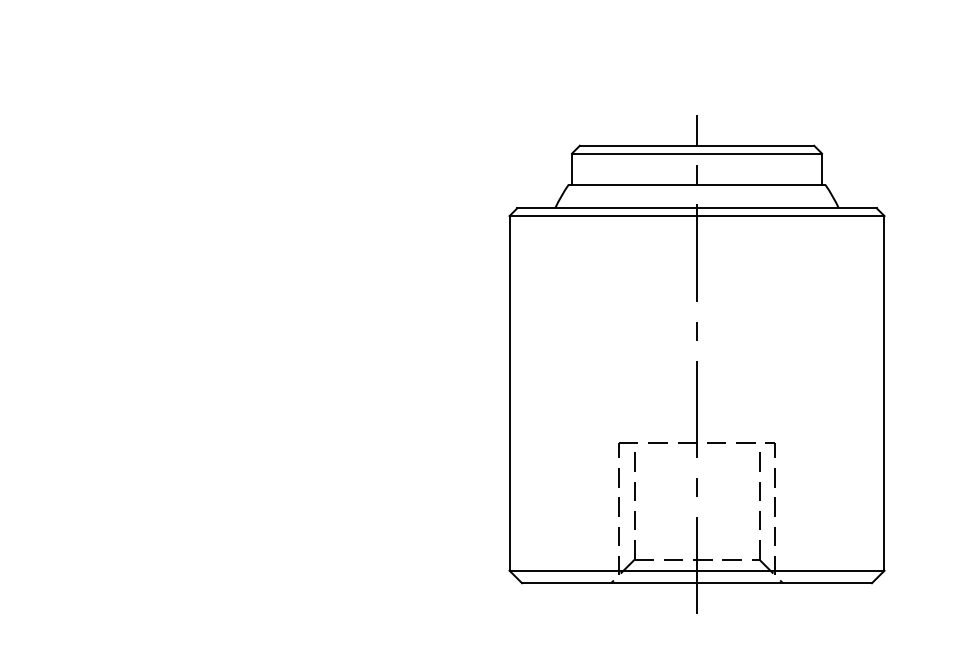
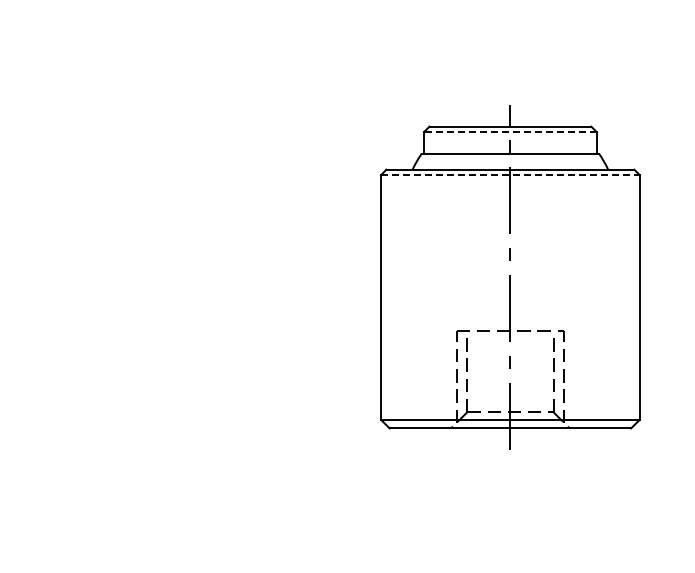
line: (695, 154) -> (509, 132), solid -> dashed
line: (697, 216) -> (510, 175), solid -> dashed

